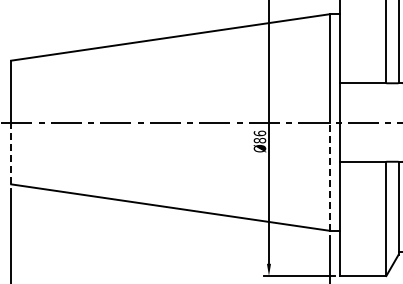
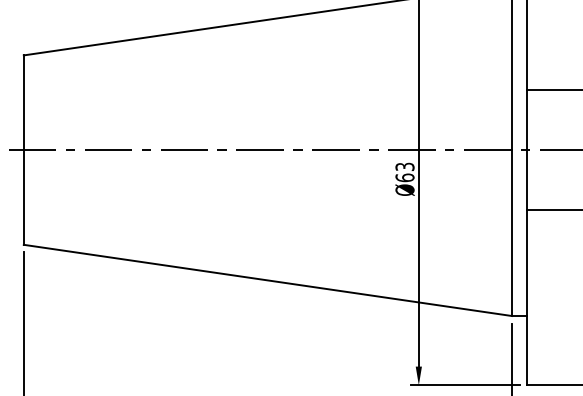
text: (259, 136) -> (404, 171), Ø86 -> Ø63
line: (11, 153) -> (24, 197), dashed -> solid
line: (329, 176) -> (511, 232), dashed -> solid

